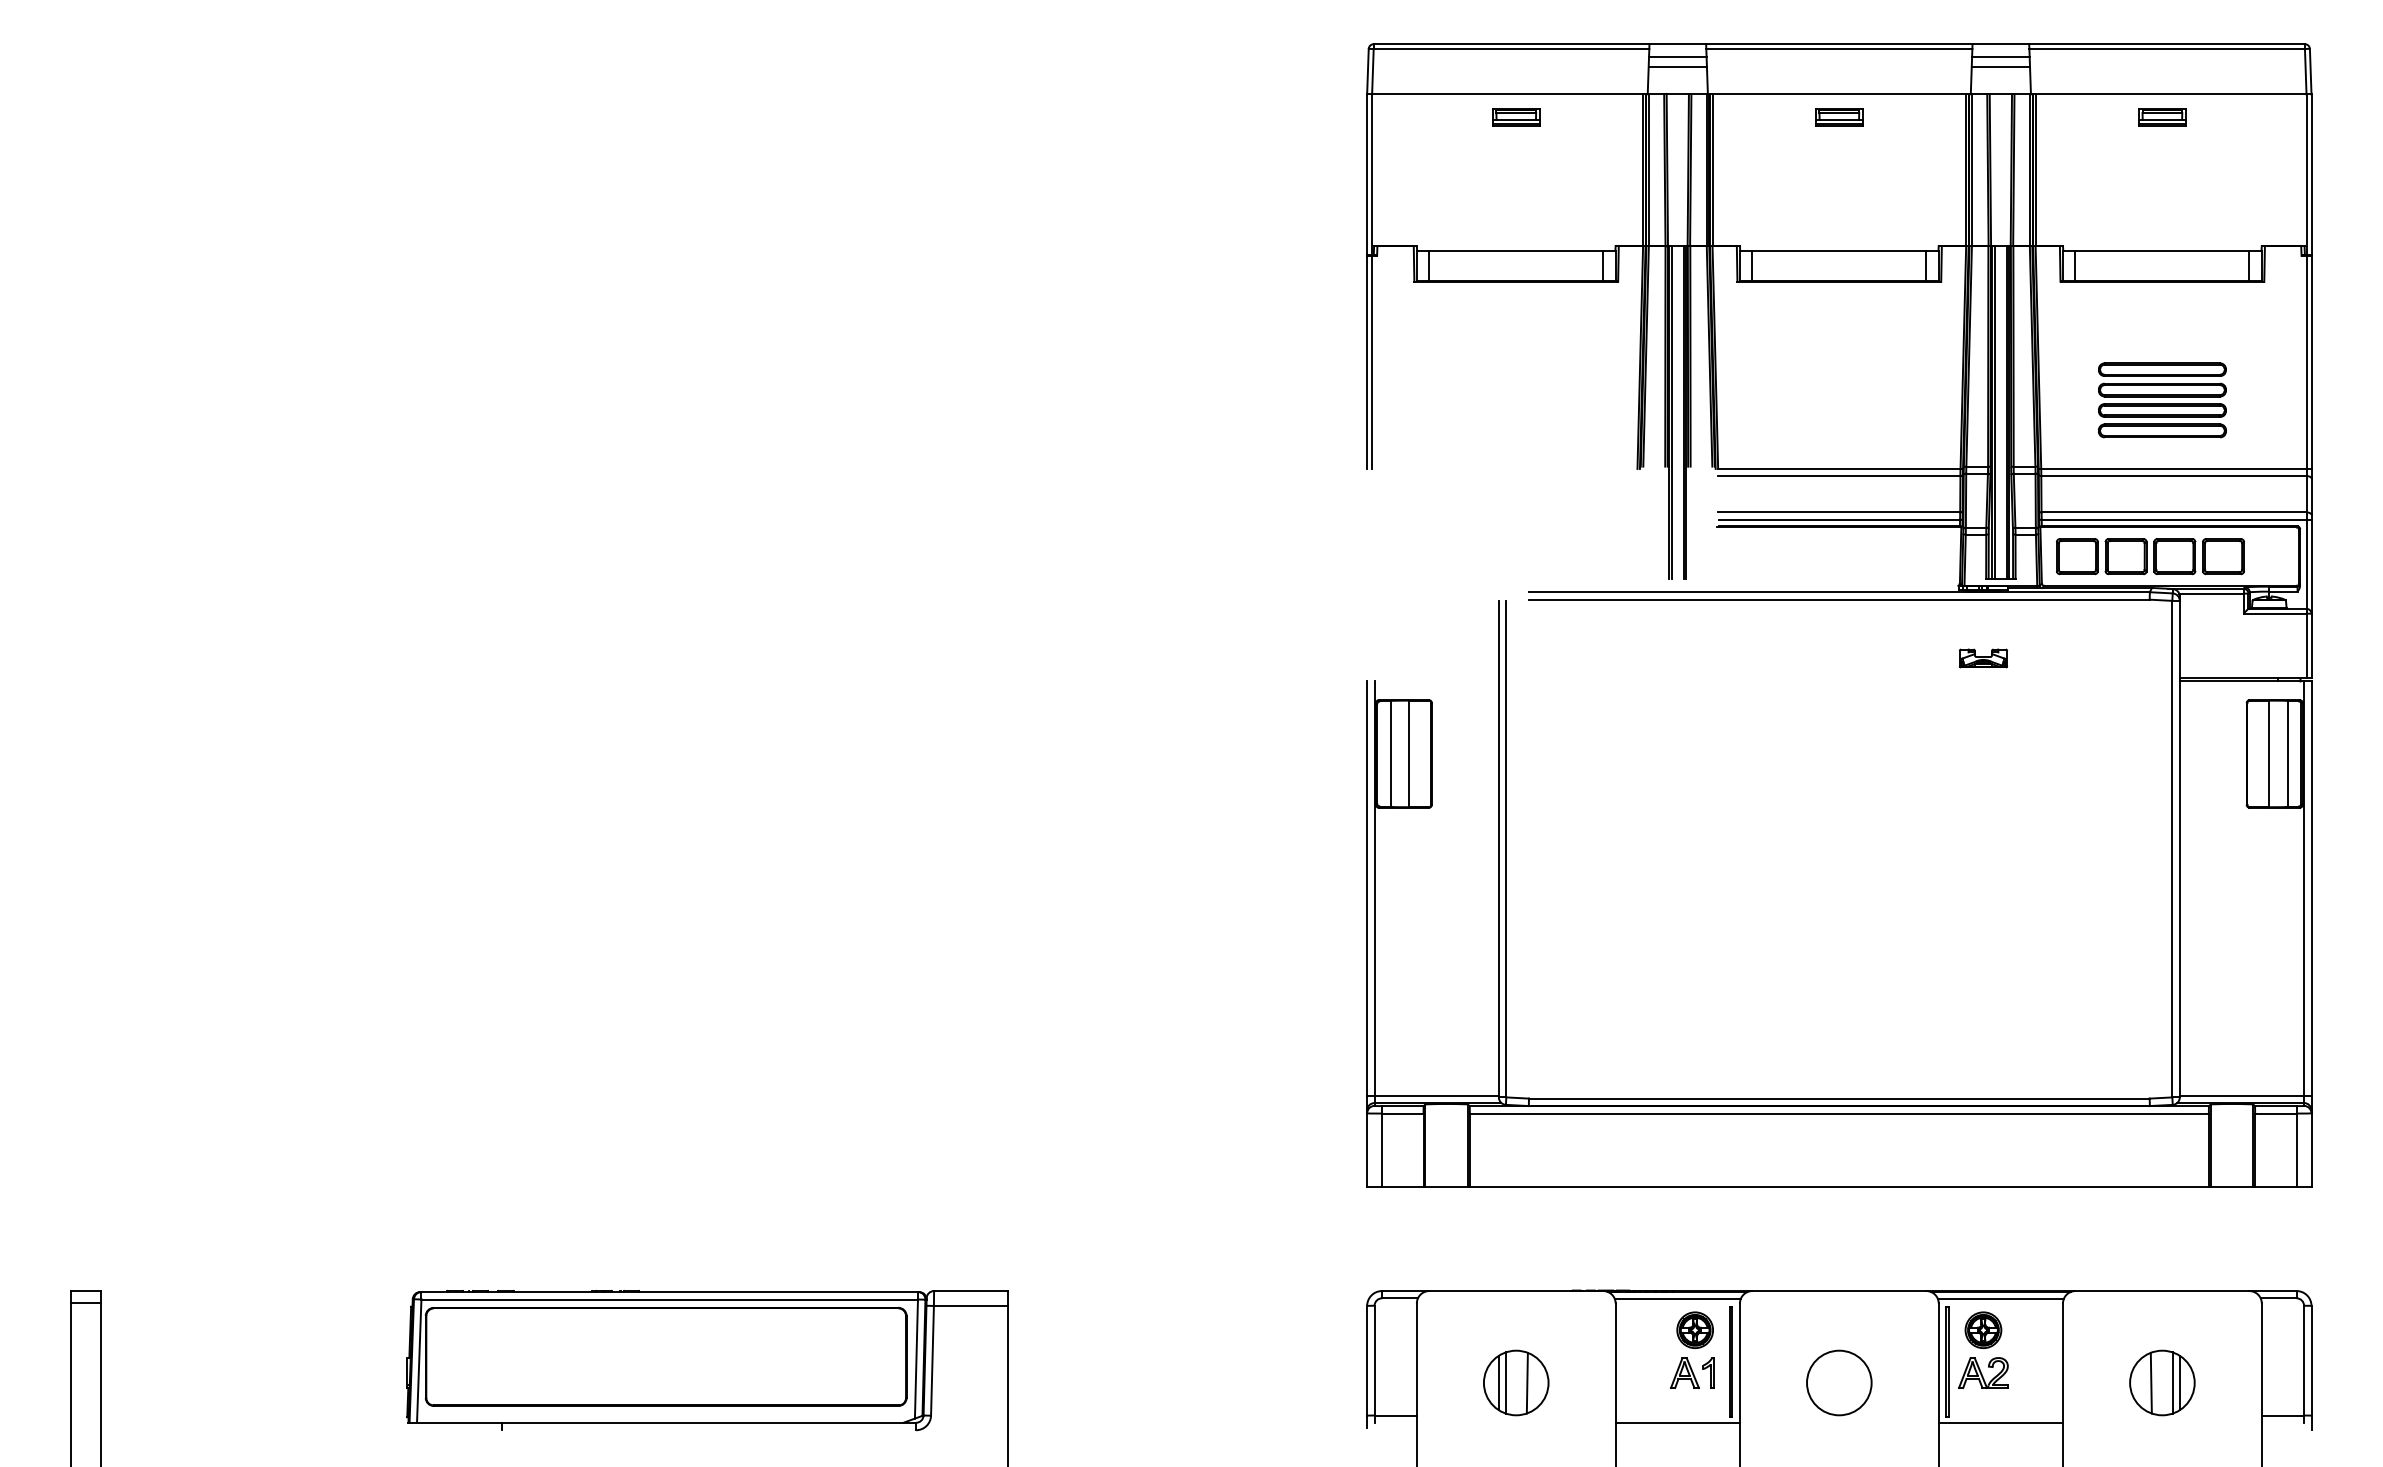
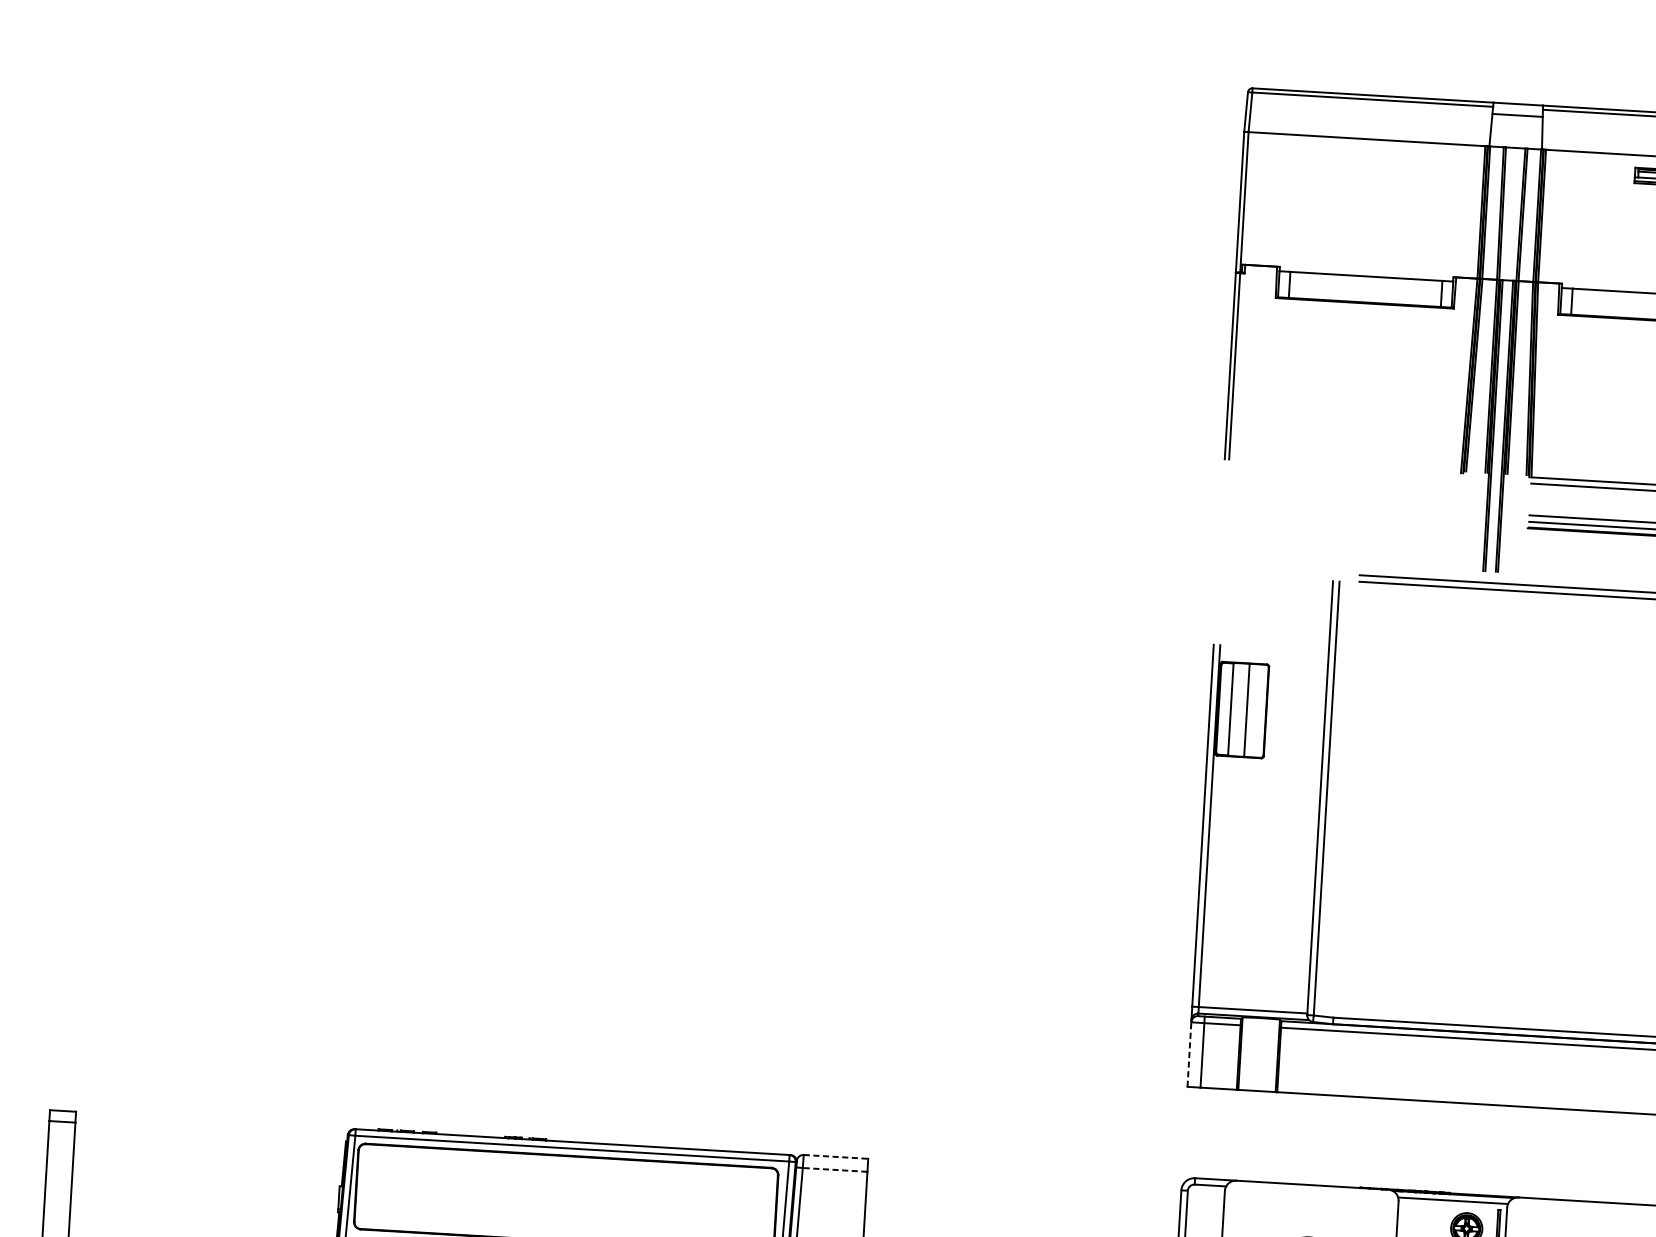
line: (1677, 67) -> (1516, 124), removed
part: (1516, 117) -> (1373, 159), removed
line: (1367, 1149) -> (1189, 1053), solid -> dashed
line: (970, 1291) -> (835, 1157), solid -> dashed
line: (970, 1305) -> (834, 1169), solid -> dashed

